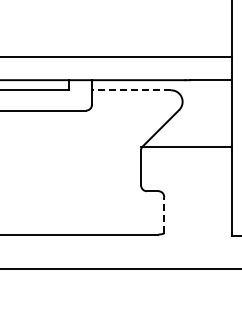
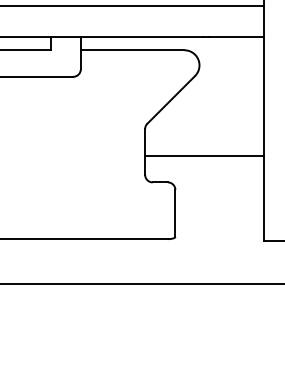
line: (131, 90) -> (132, 50), dashed -> solid
line: (186, 147) -> (204, 156), moved
line: (164, 214) -> (175, 212), dashed -> solid

